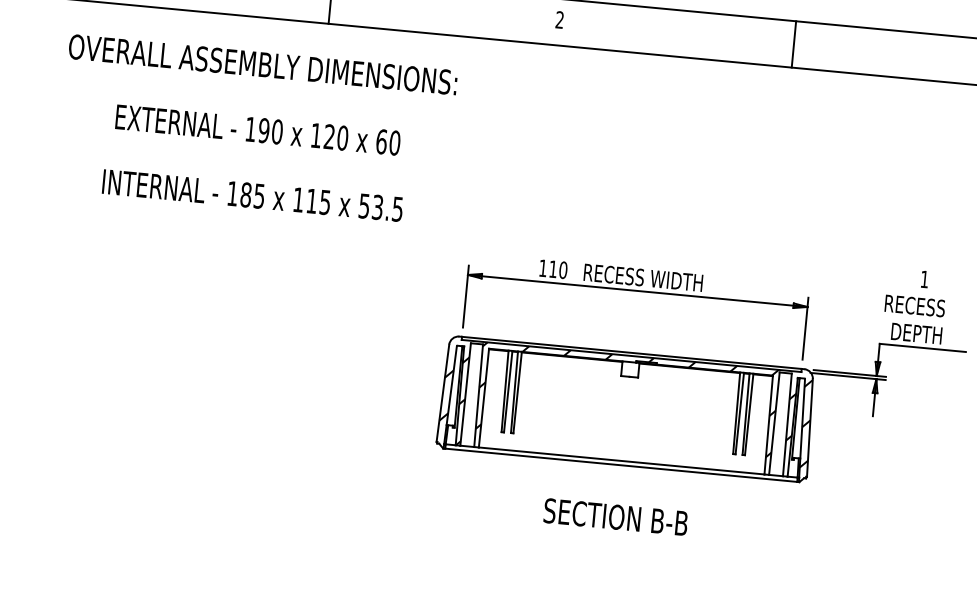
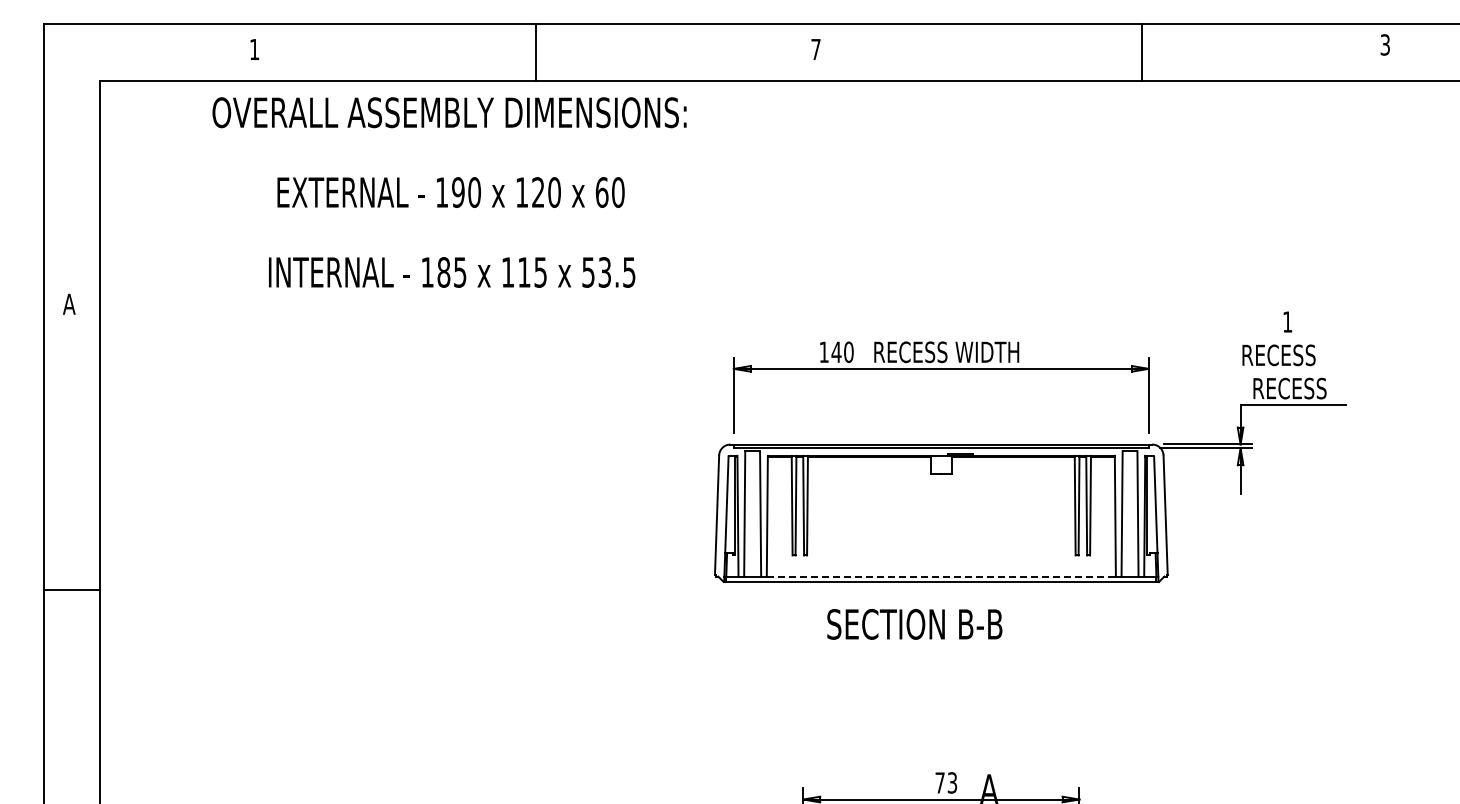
text: (559, 19) -> (815, 48), 2 -> 7
line: (794, 44) -> (1142, 52), moved
text: (256, 130) -> (449, 192), moved
text: (553, 268) -> (836, 351), 110 -> 140
text: (921, 334) -> (1290, 388), DEPTH -> RECESS
hatch: (626, 408) -> (941, 512), removed
line: (621, 460) -> (941, 576), solid -> dashed
text: (615, 517) -> (914, 624), moved

